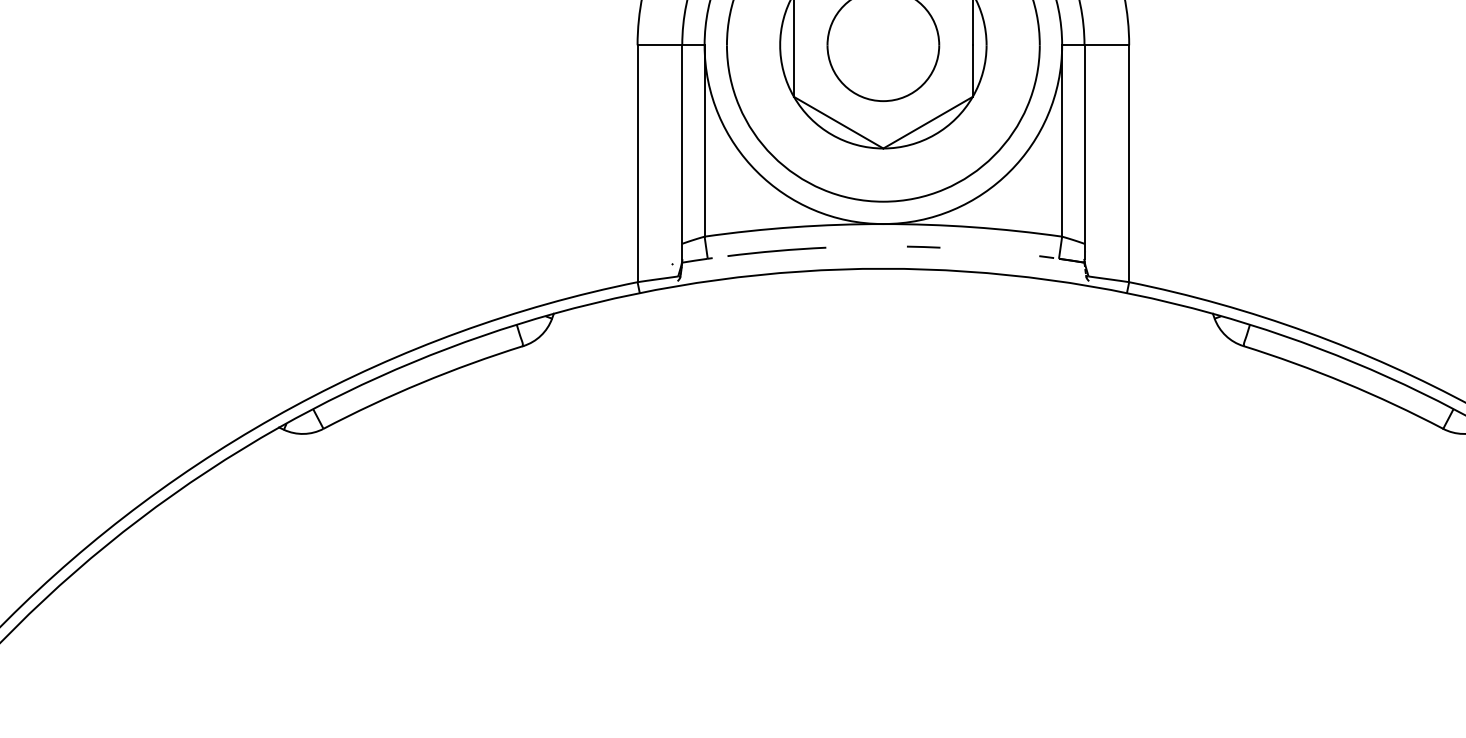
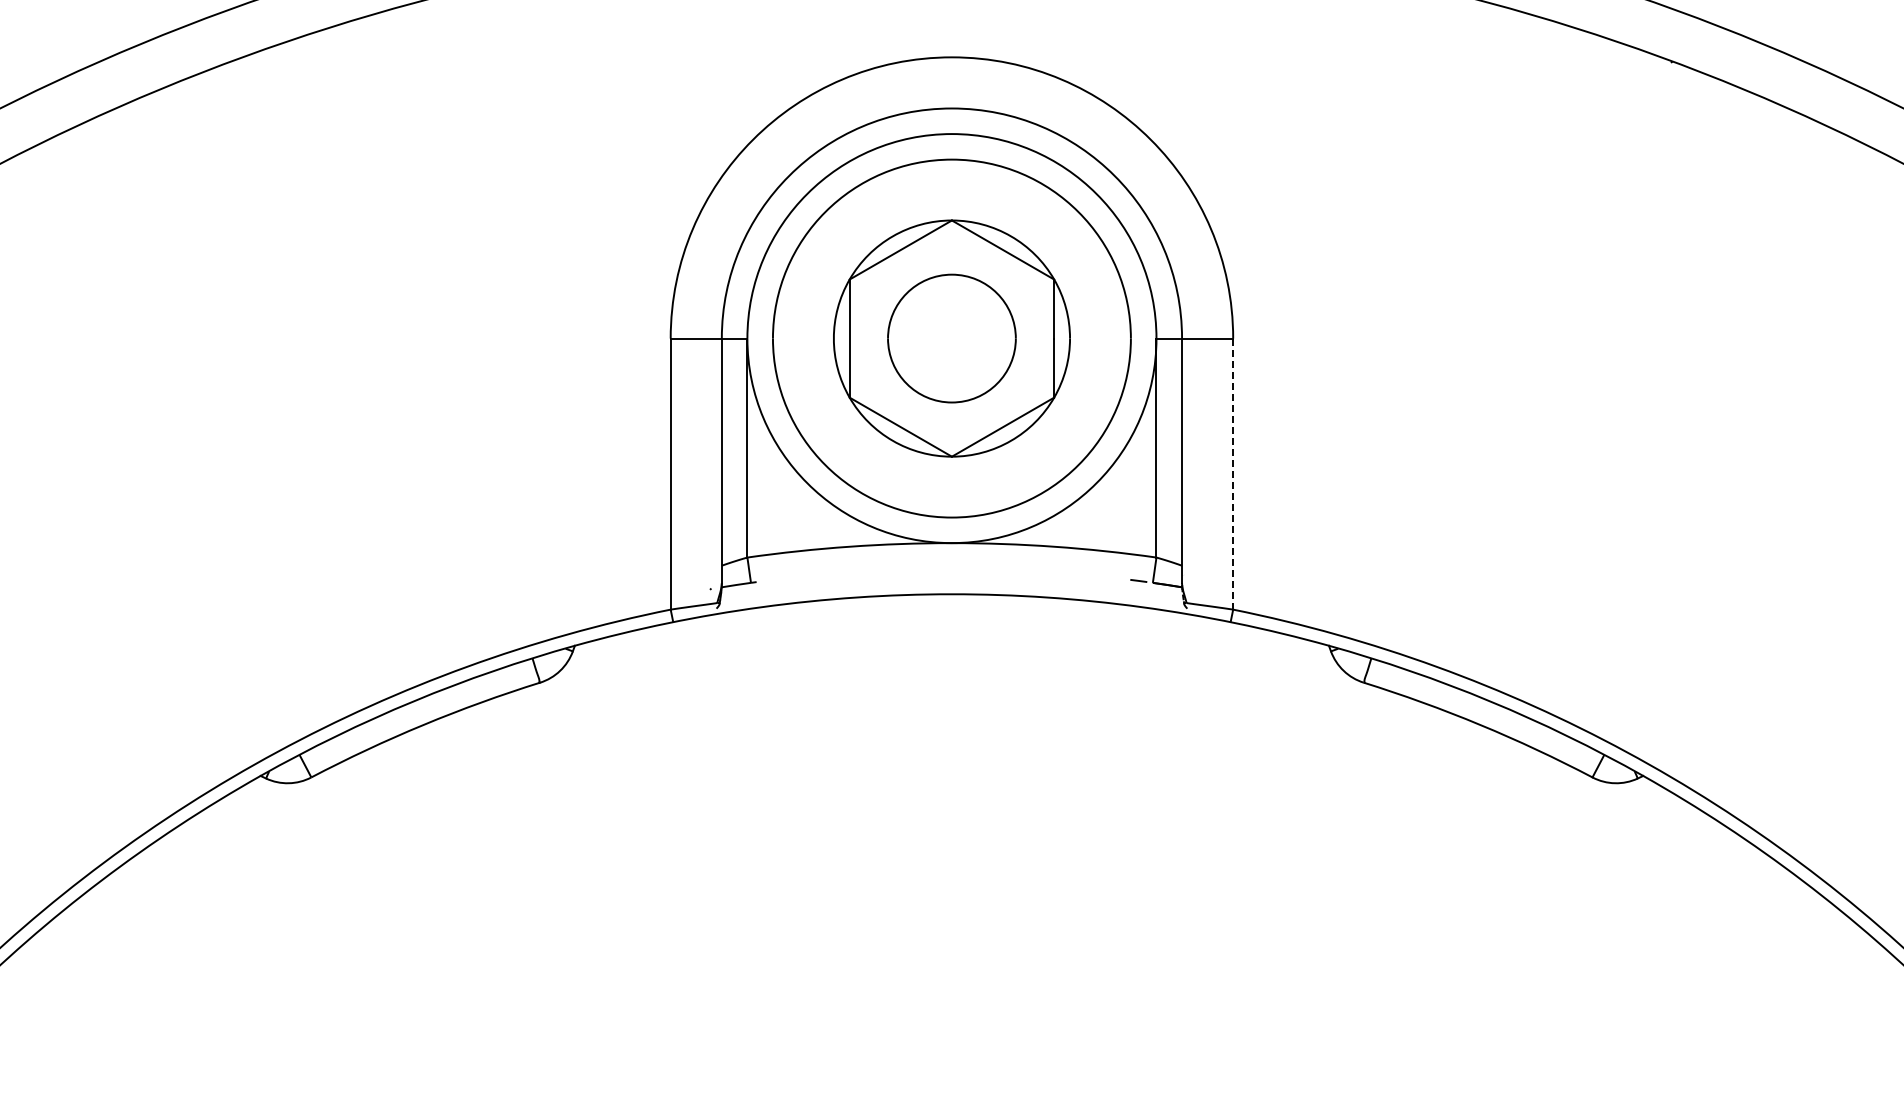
line: (1129, 164) -> (1233, 474), solid -> dashed
line: (924, 247) -> (998, 569), removed
arc: (776, 251) -> (829, 574), removed

